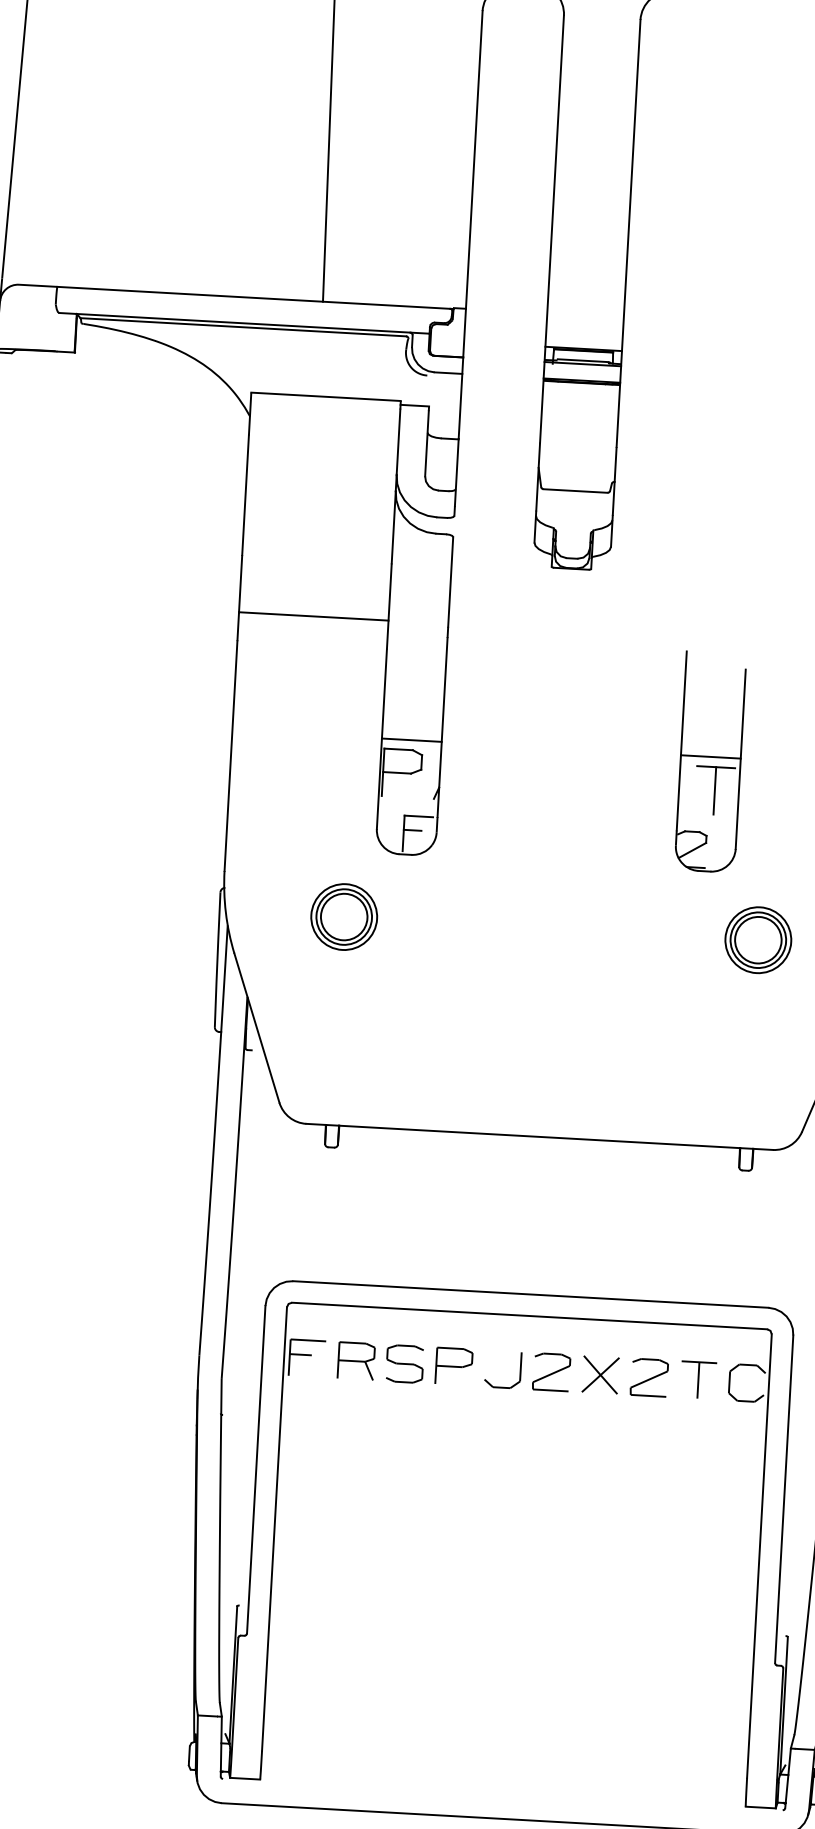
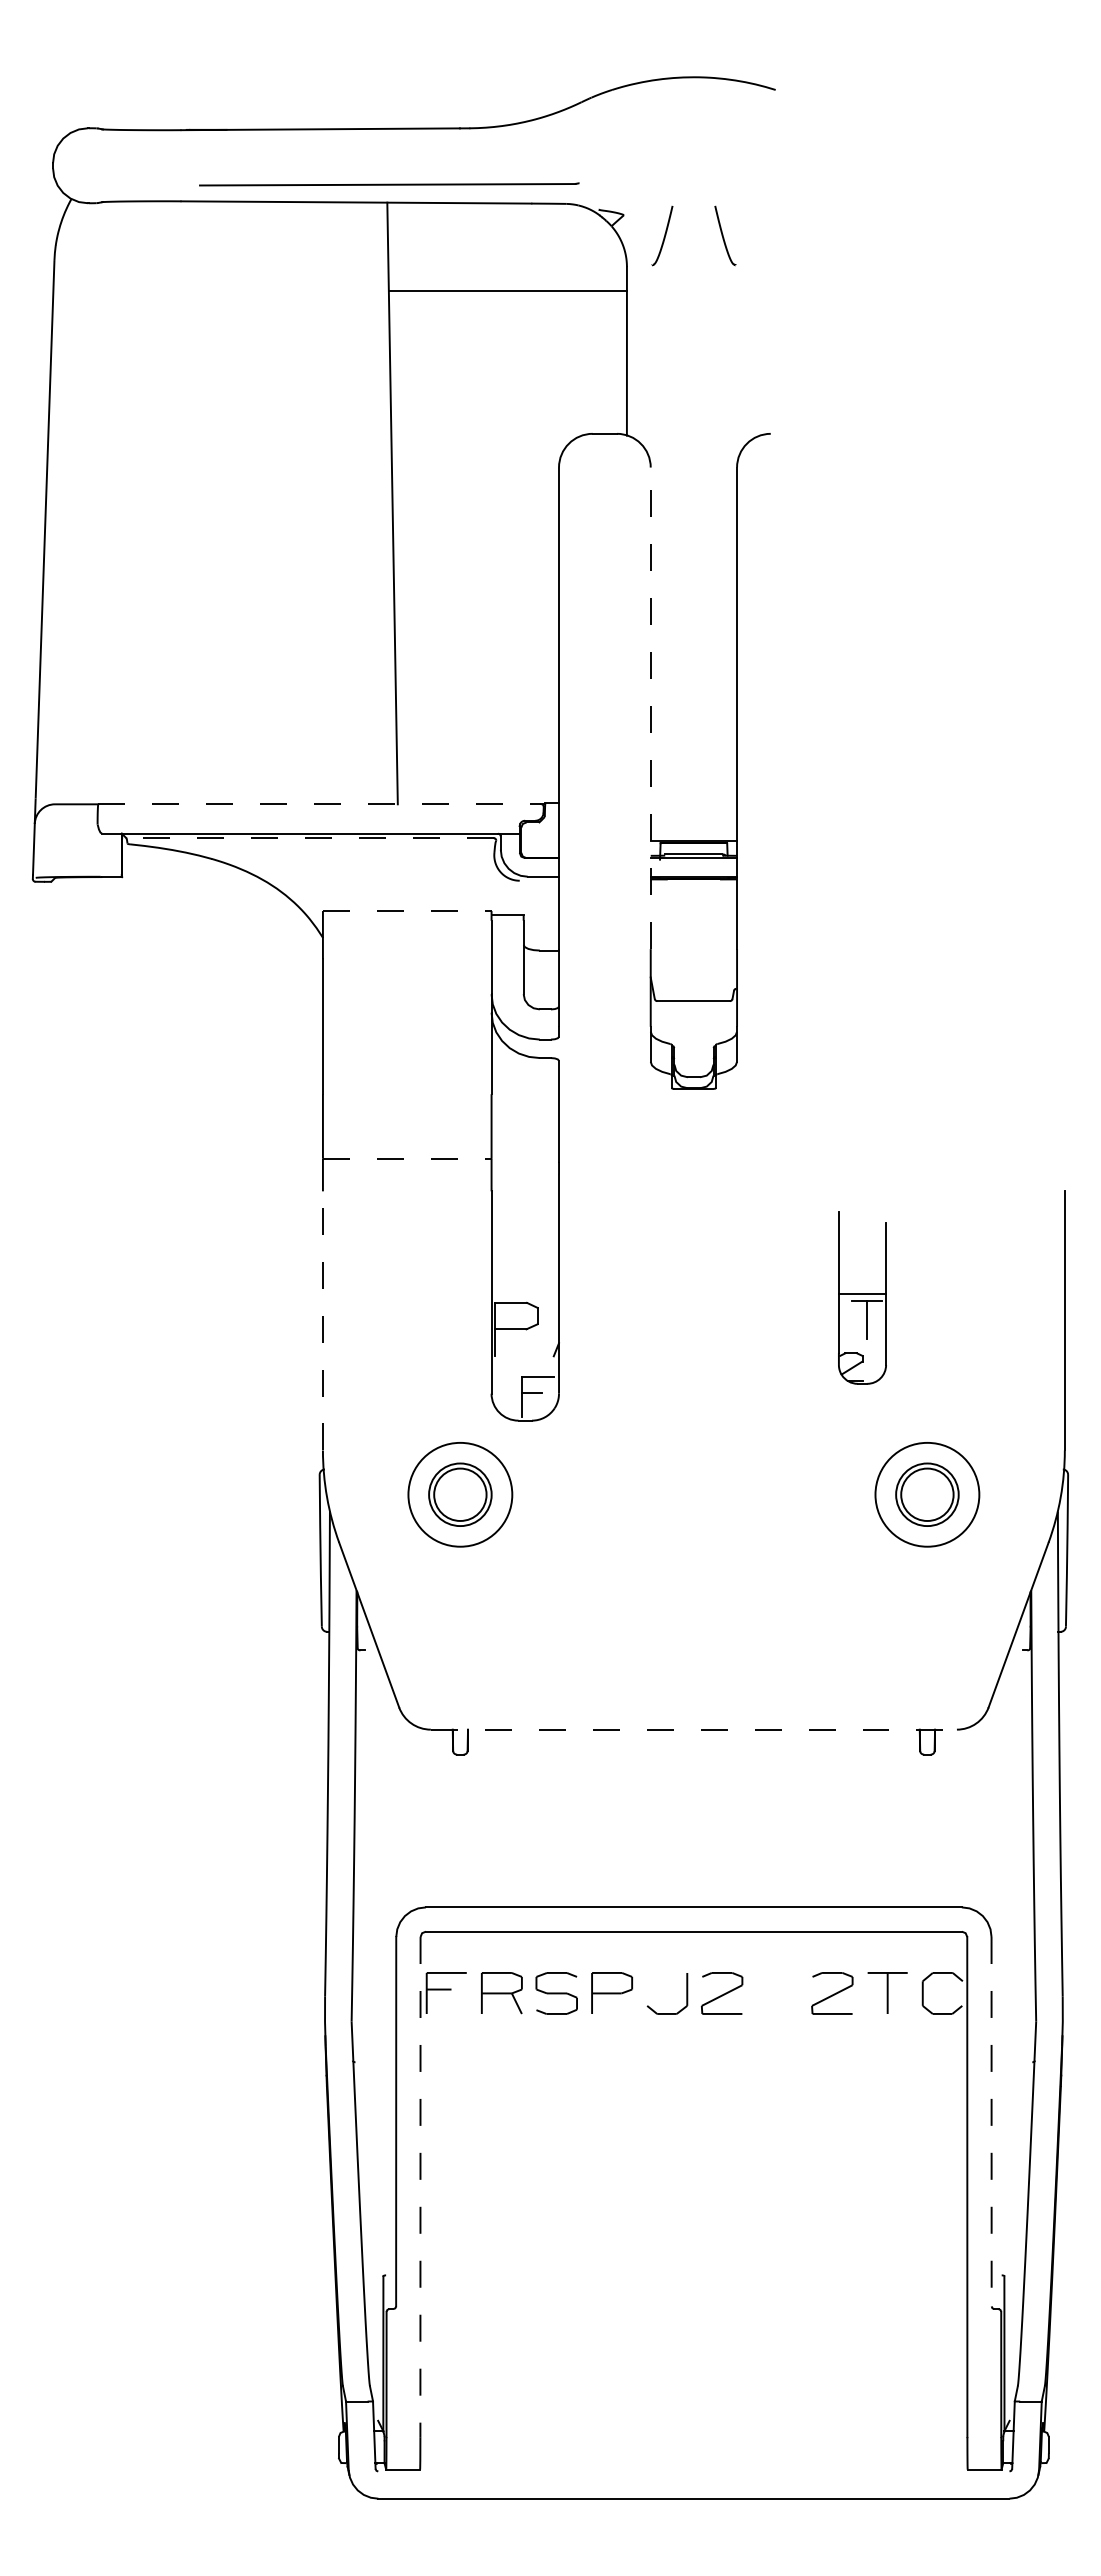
line: (551, 229) -> (650, 708), solid -> dashed
line: (253, 297) -> (319, 804), solid -> dashed
line: (242, 327) -> (309, 838), solid -> dashed
line: (326, 397) -> (407, 911), solid -> dashed
line: (314, 616) -> (407, 1158), solid -> dashed
line: (412, 740) -> (525, 1291), removed
line: (230, 755) -> (322, 1320), solid -> dashed
part: (710, 762) -> (862, 1297), size x0.7
circle: (344, 916) -> (460, 1494), size x1.4
circle: (758, 939) -> (927, 1494), size x1.4
line: (540, 1136) -> (694, 1729), solid -> dashed
part: (600, 1375) -> (777, 1993), removed
line: (784, 1499) -> (991, 2121), solid -> dashed
line: (274, 1529) -> (420, 2187), solid -> dashed

